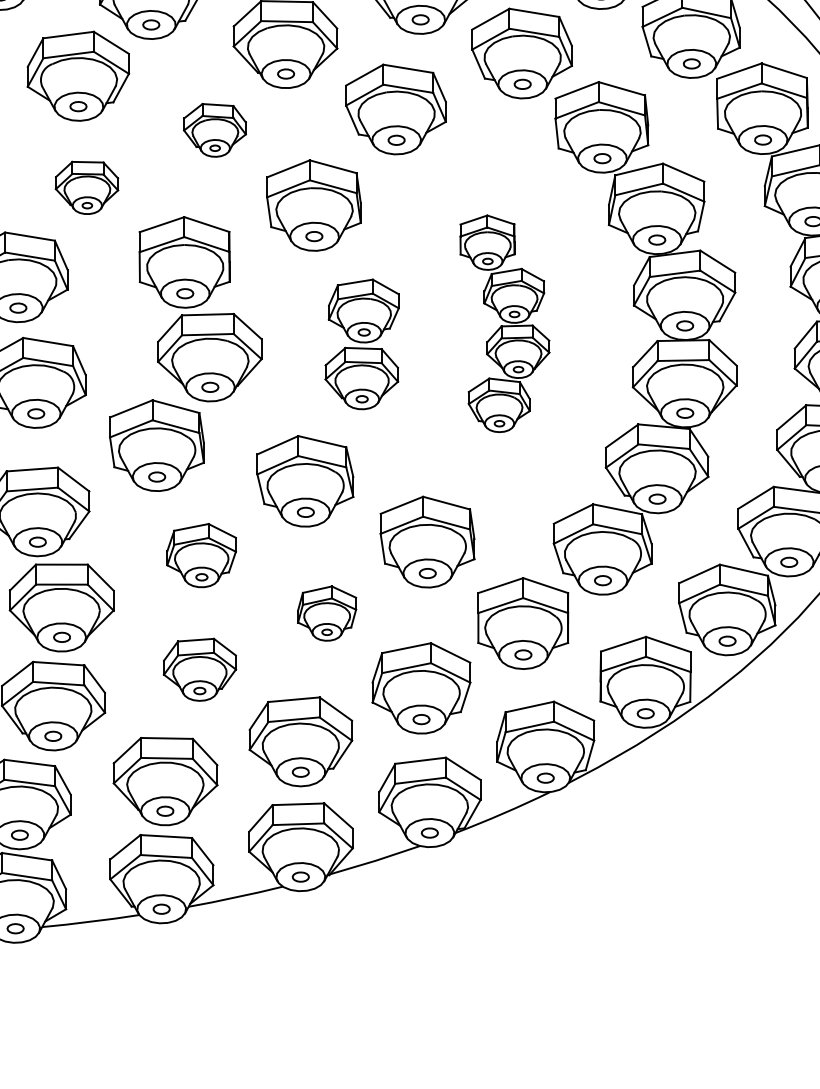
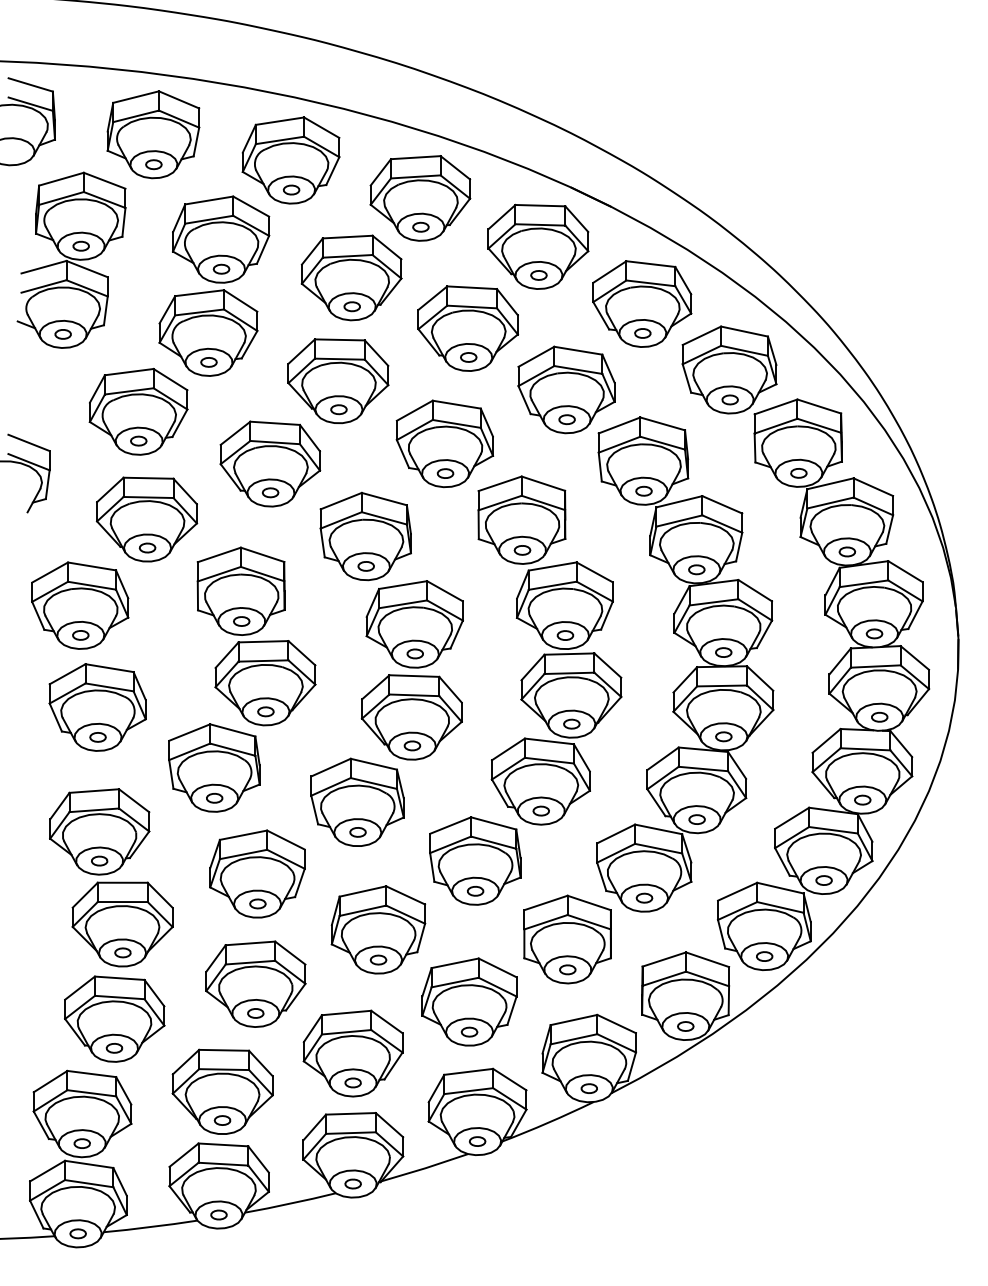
part: (215, 129) -> (270, 463), size x1.67
part: (86, 187) -> (146, 519), size x1.67
part: (504, 323) -> (549, 650), size x1.67
part: (361, 344) -> (411, 670), size x1.43
part: (201, 555) -> (257, 873), size x1.43
part: (327, 613) -> (378, 929), size x1.67
part: (199, 669) -> (255, 983), size x1.43

